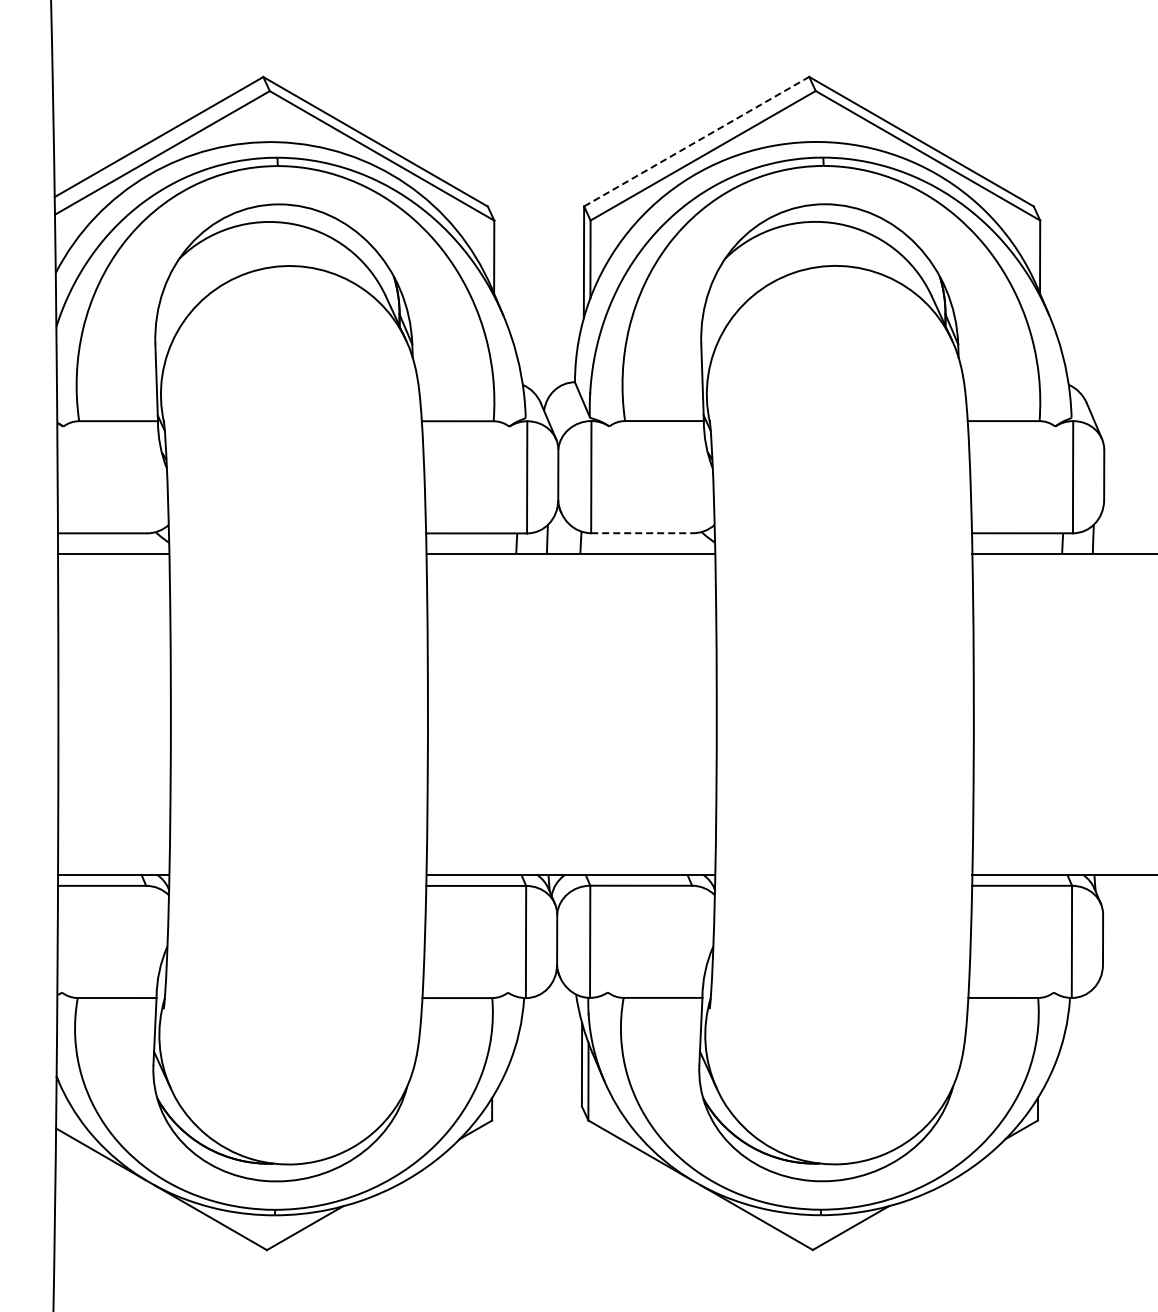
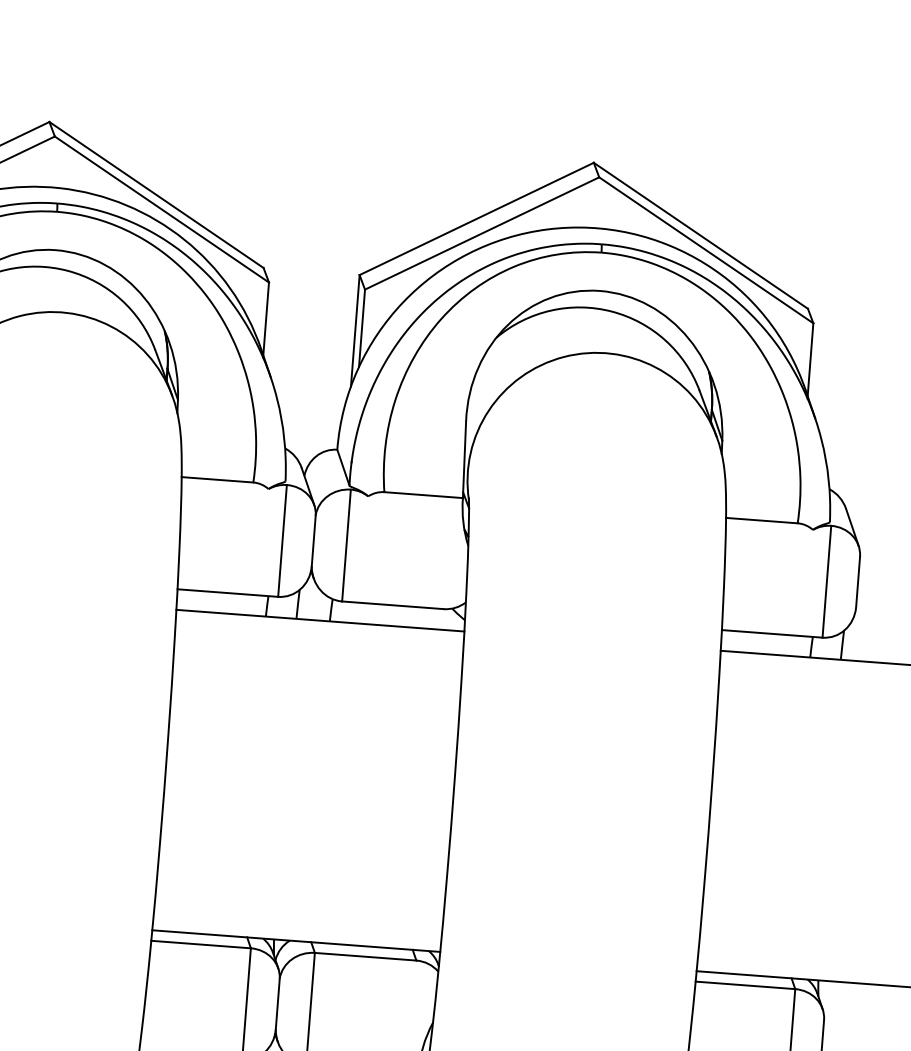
line: (696, 141) -> (476, 218), dashed -> solid
line: (642, 533) -> (393, 605), dashed -> solid

